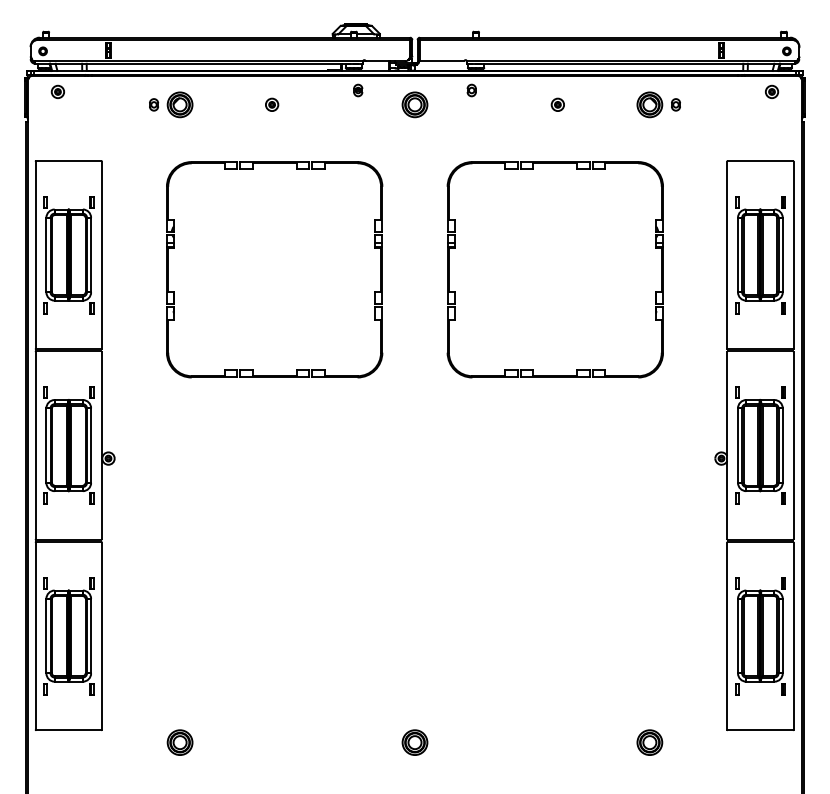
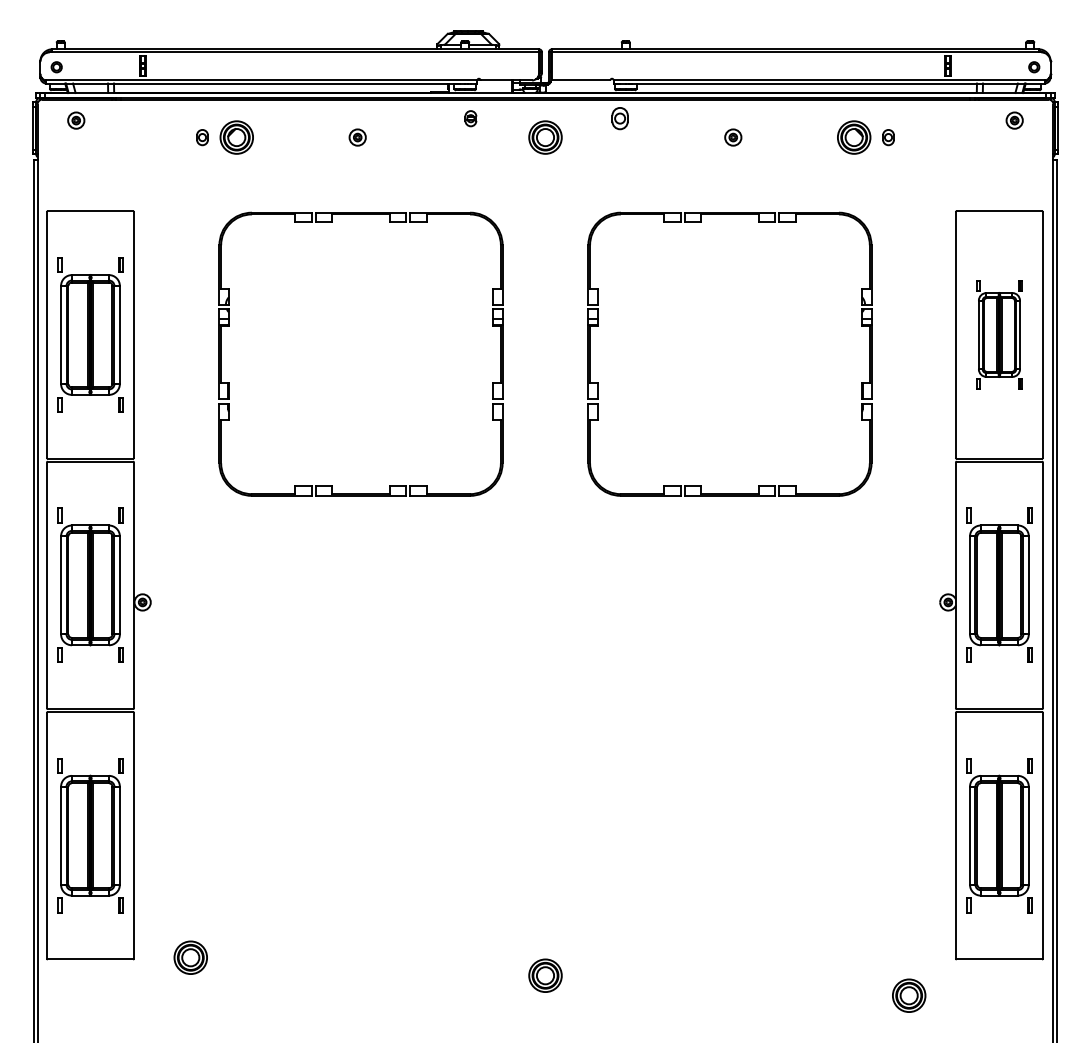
part: (471, 90) -> (619, 118), size x1.4
part: (760, 254) -> (999, 334), size x0.7
part: (179, 742) -> (190, 957), moved
part: (650, 742) -> (909, 995), moved

